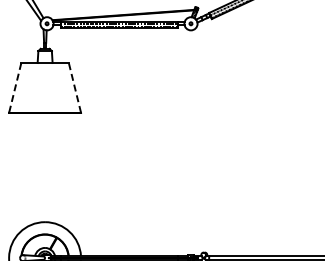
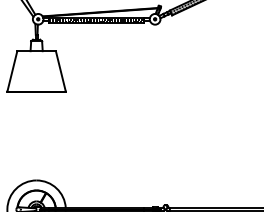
line: (15, 87) -> (12, 71), dashed -> solid
line: (74, 87) -> (60, 71), dashed -> solid

